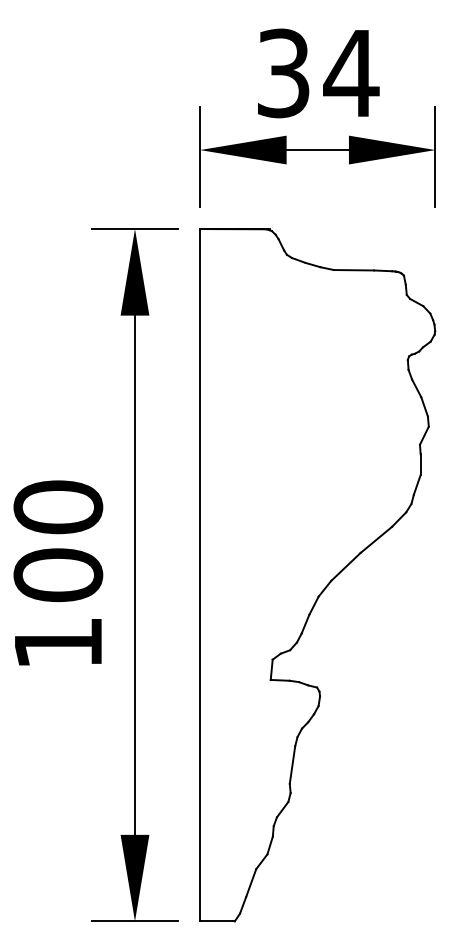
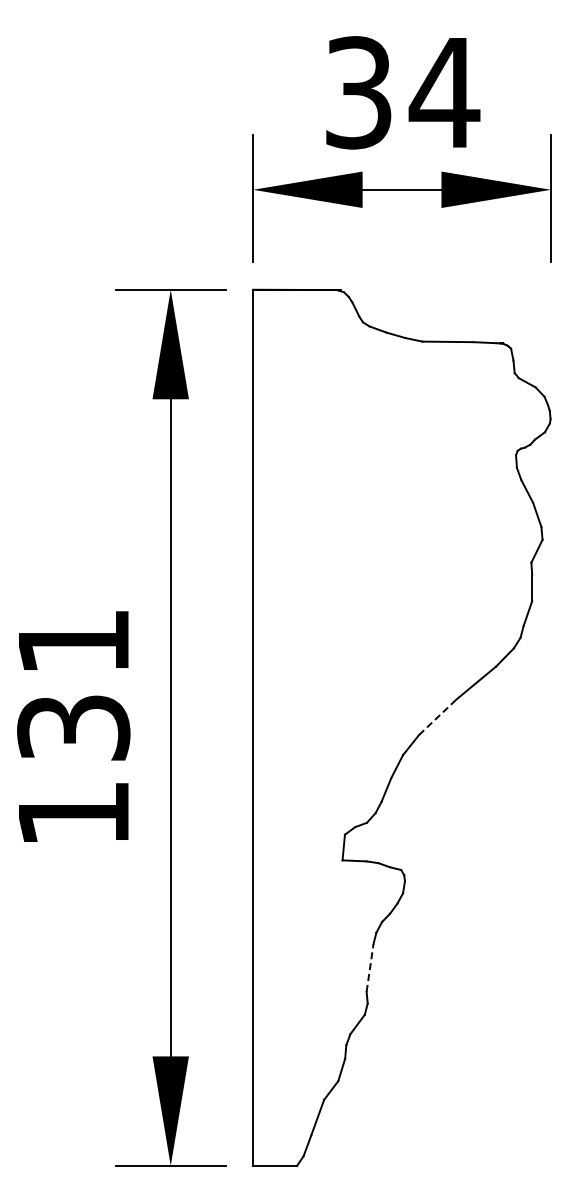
text: (58, 540) -> (73, 684), 100 -> 131
line: (345, 567) -> (437, 717), solid -> dashed
line: (292, 764) -> (370, 967), solid -> dashed

